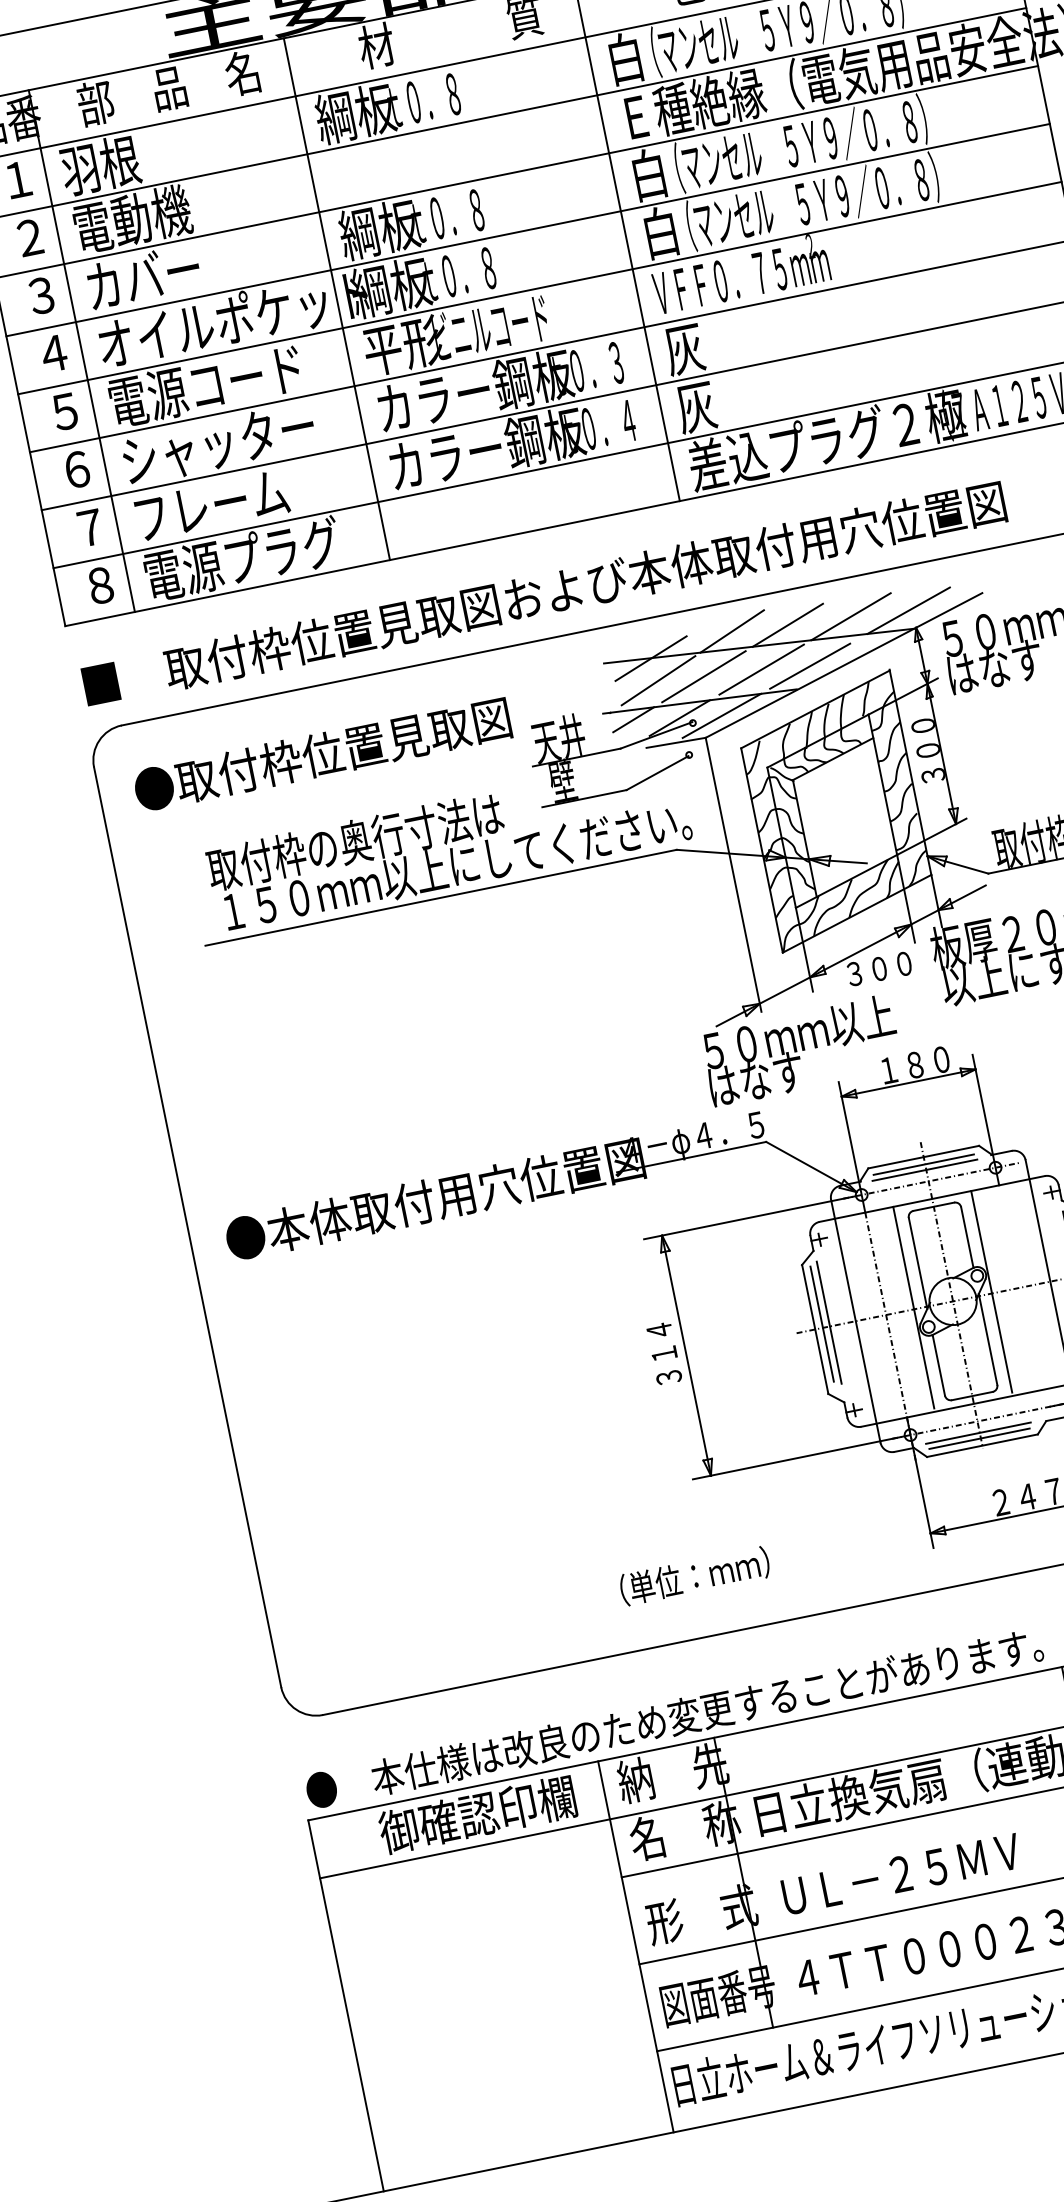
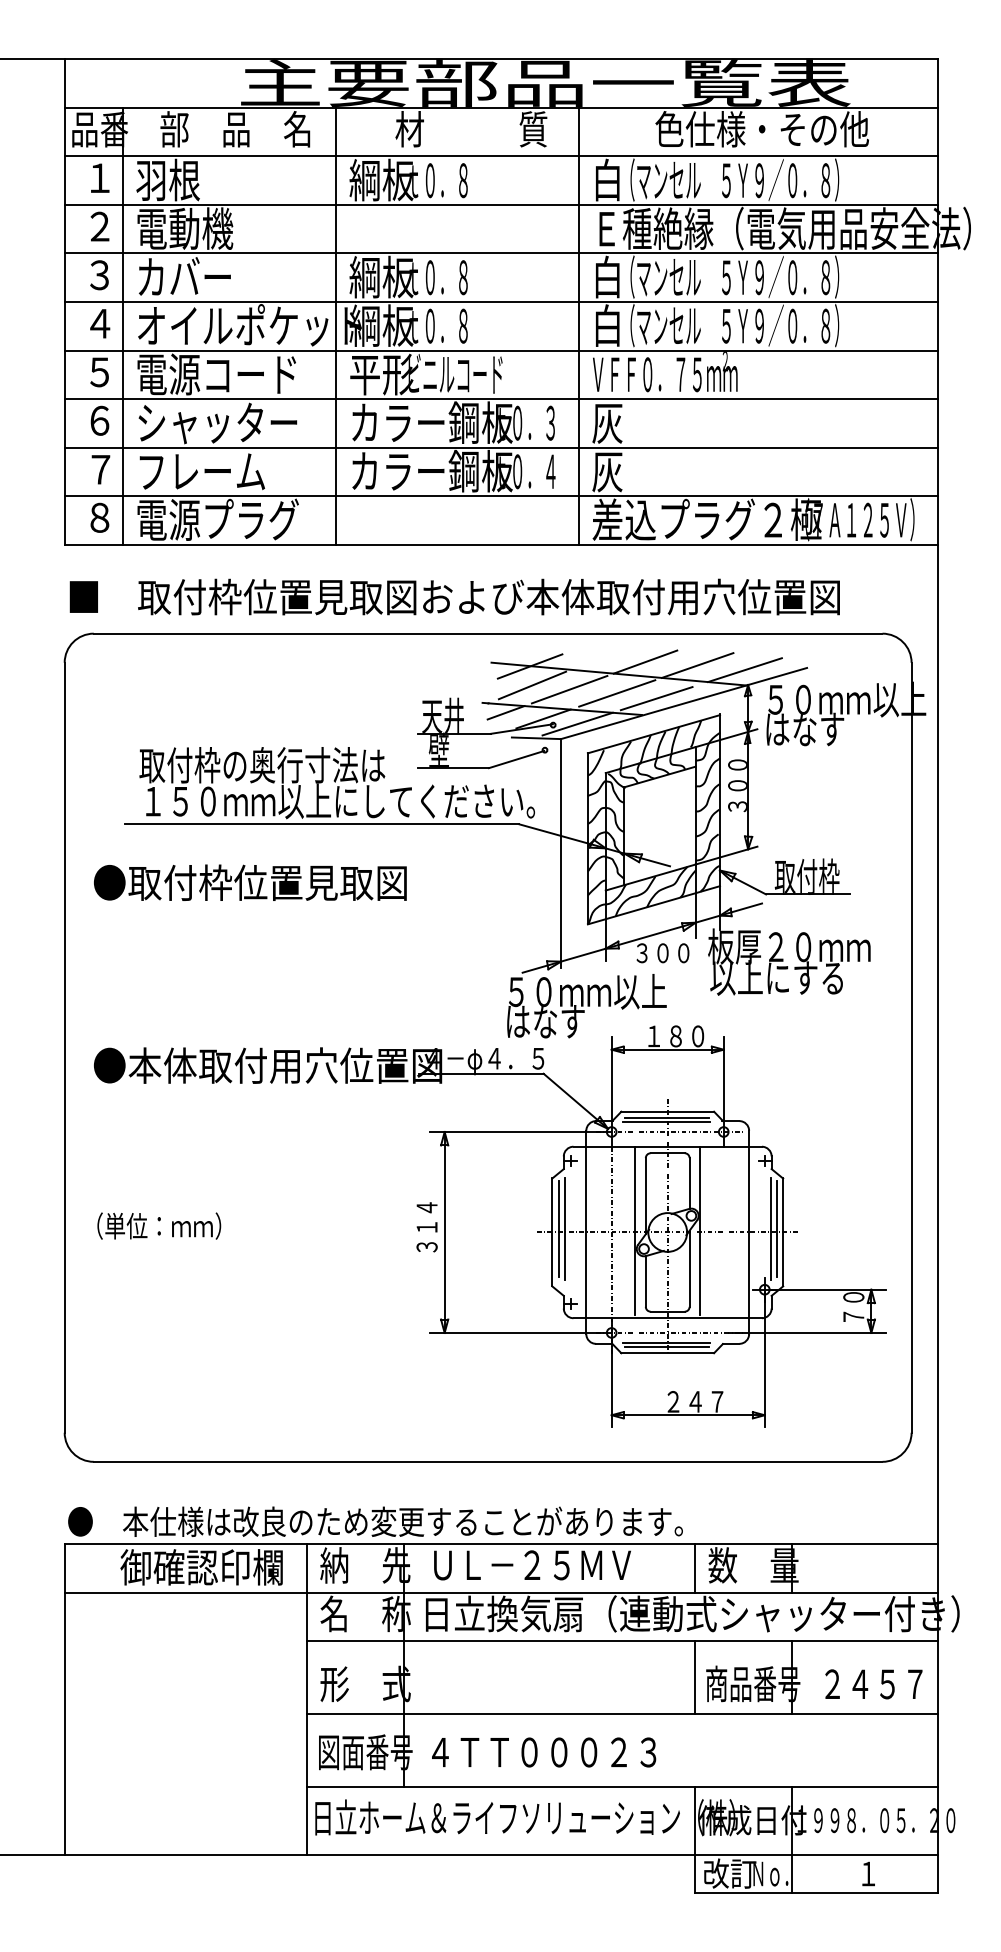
line: (731, 631) -> (599, 657), removed
text: (322, 754) -> (250, 882), moved
text: (694, 1575) -> (159, 1225), moved
text: (901, 1874) -> (532, 1565), moved

